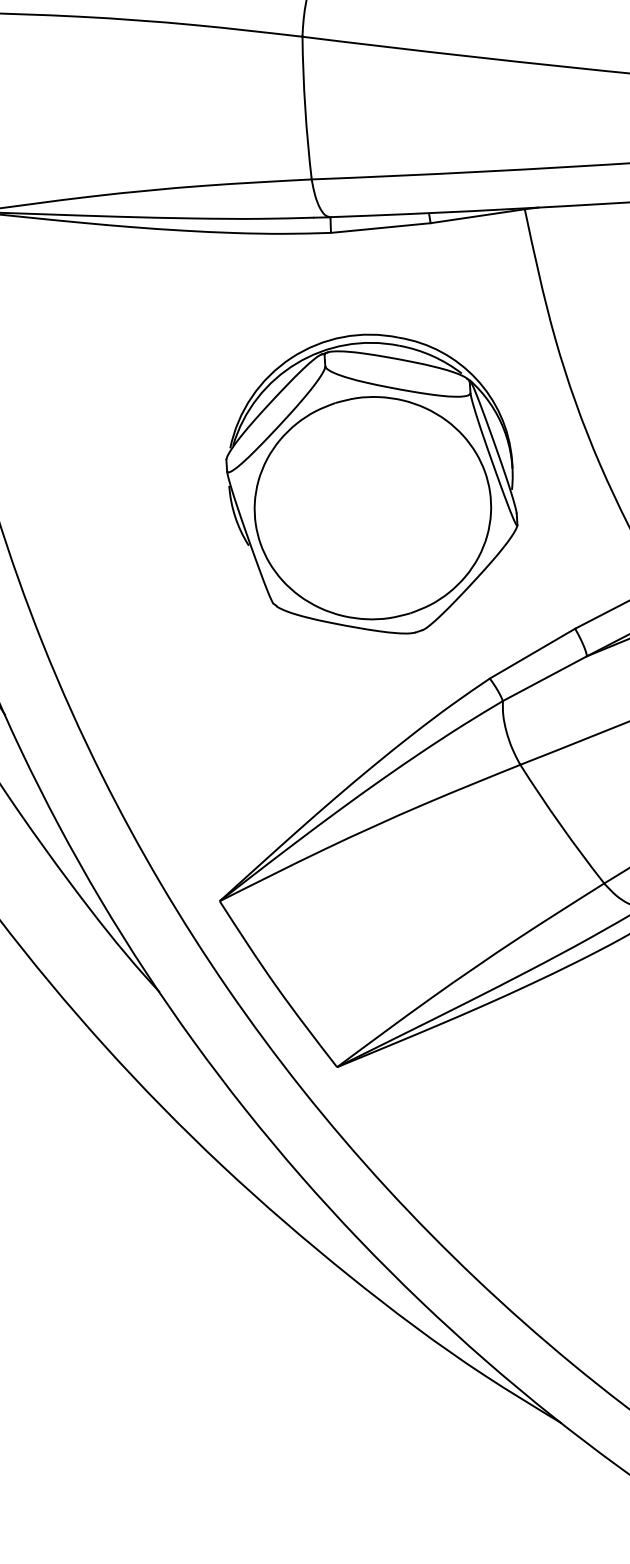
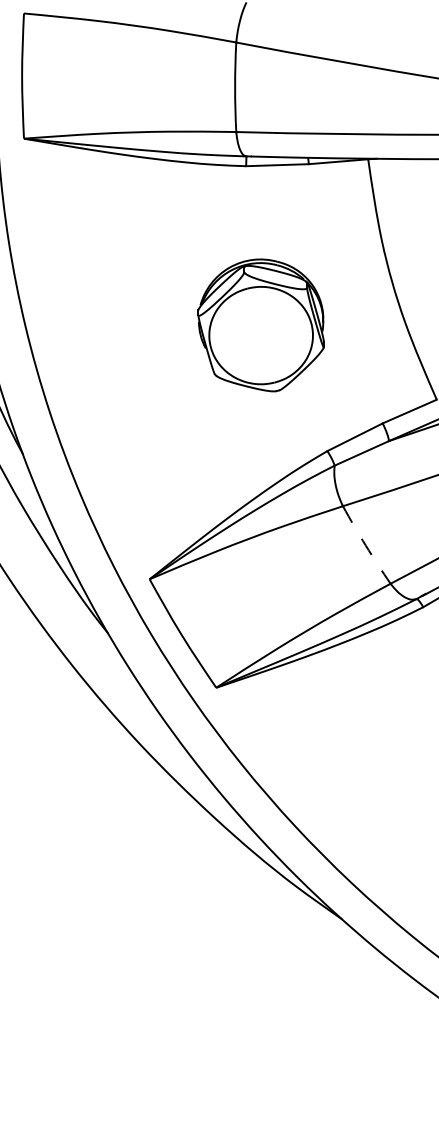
part: (370, 485) -> (260, 325), size x0.7
arc: (560, 825) -> (365, 545), solid -> dashed

